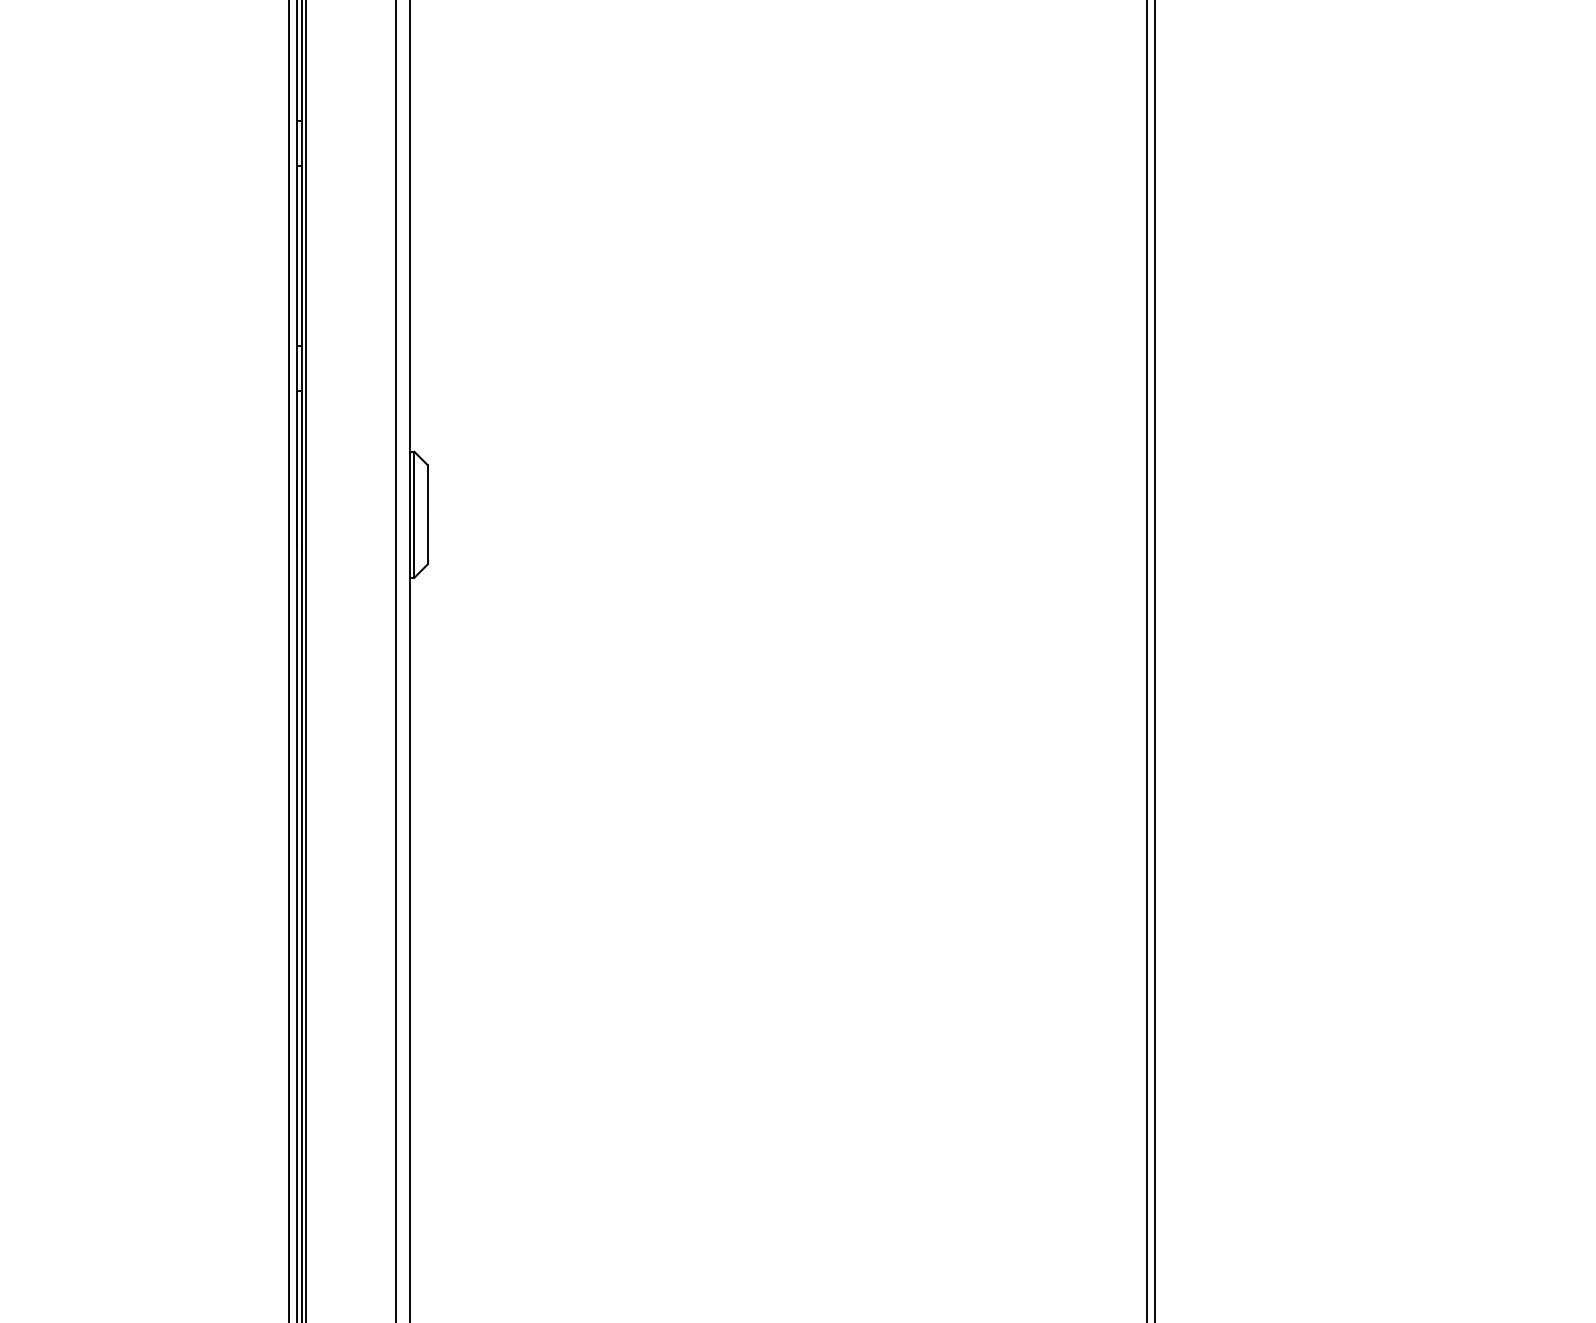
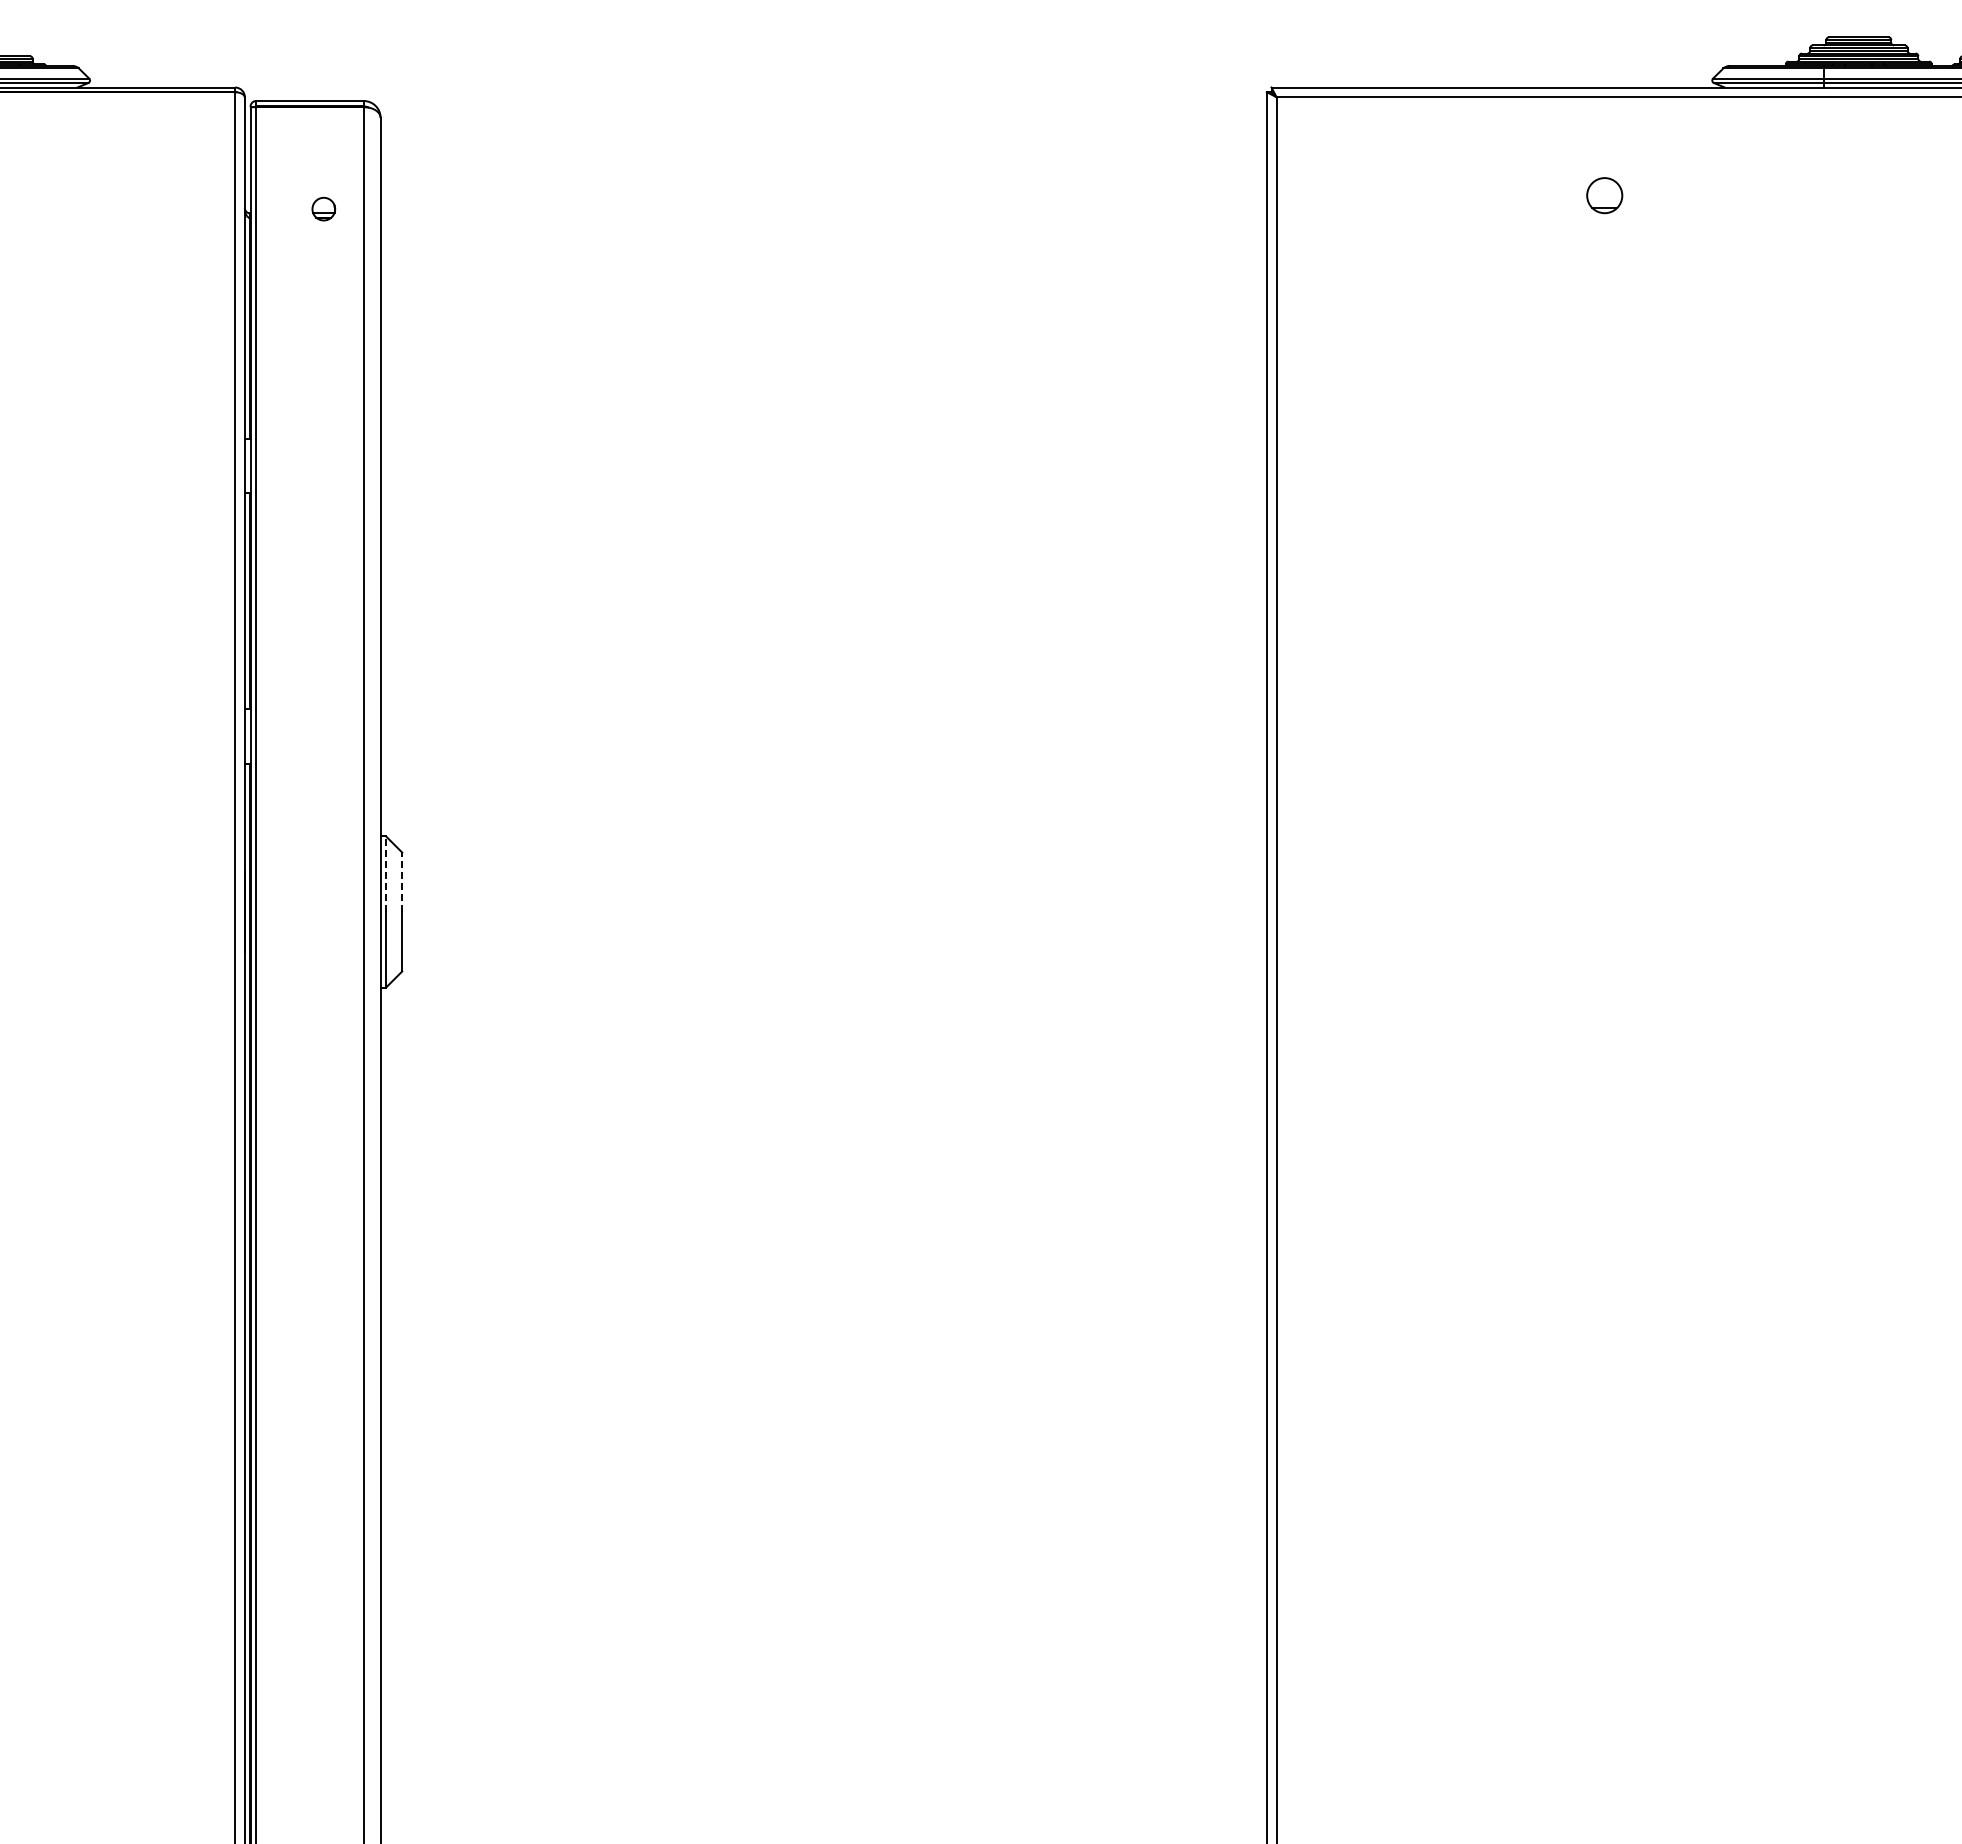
line: (414, 483) -> (386, 874), solid -> dashed
line: (428, 490) -> (402, 882), solid -> dashed

